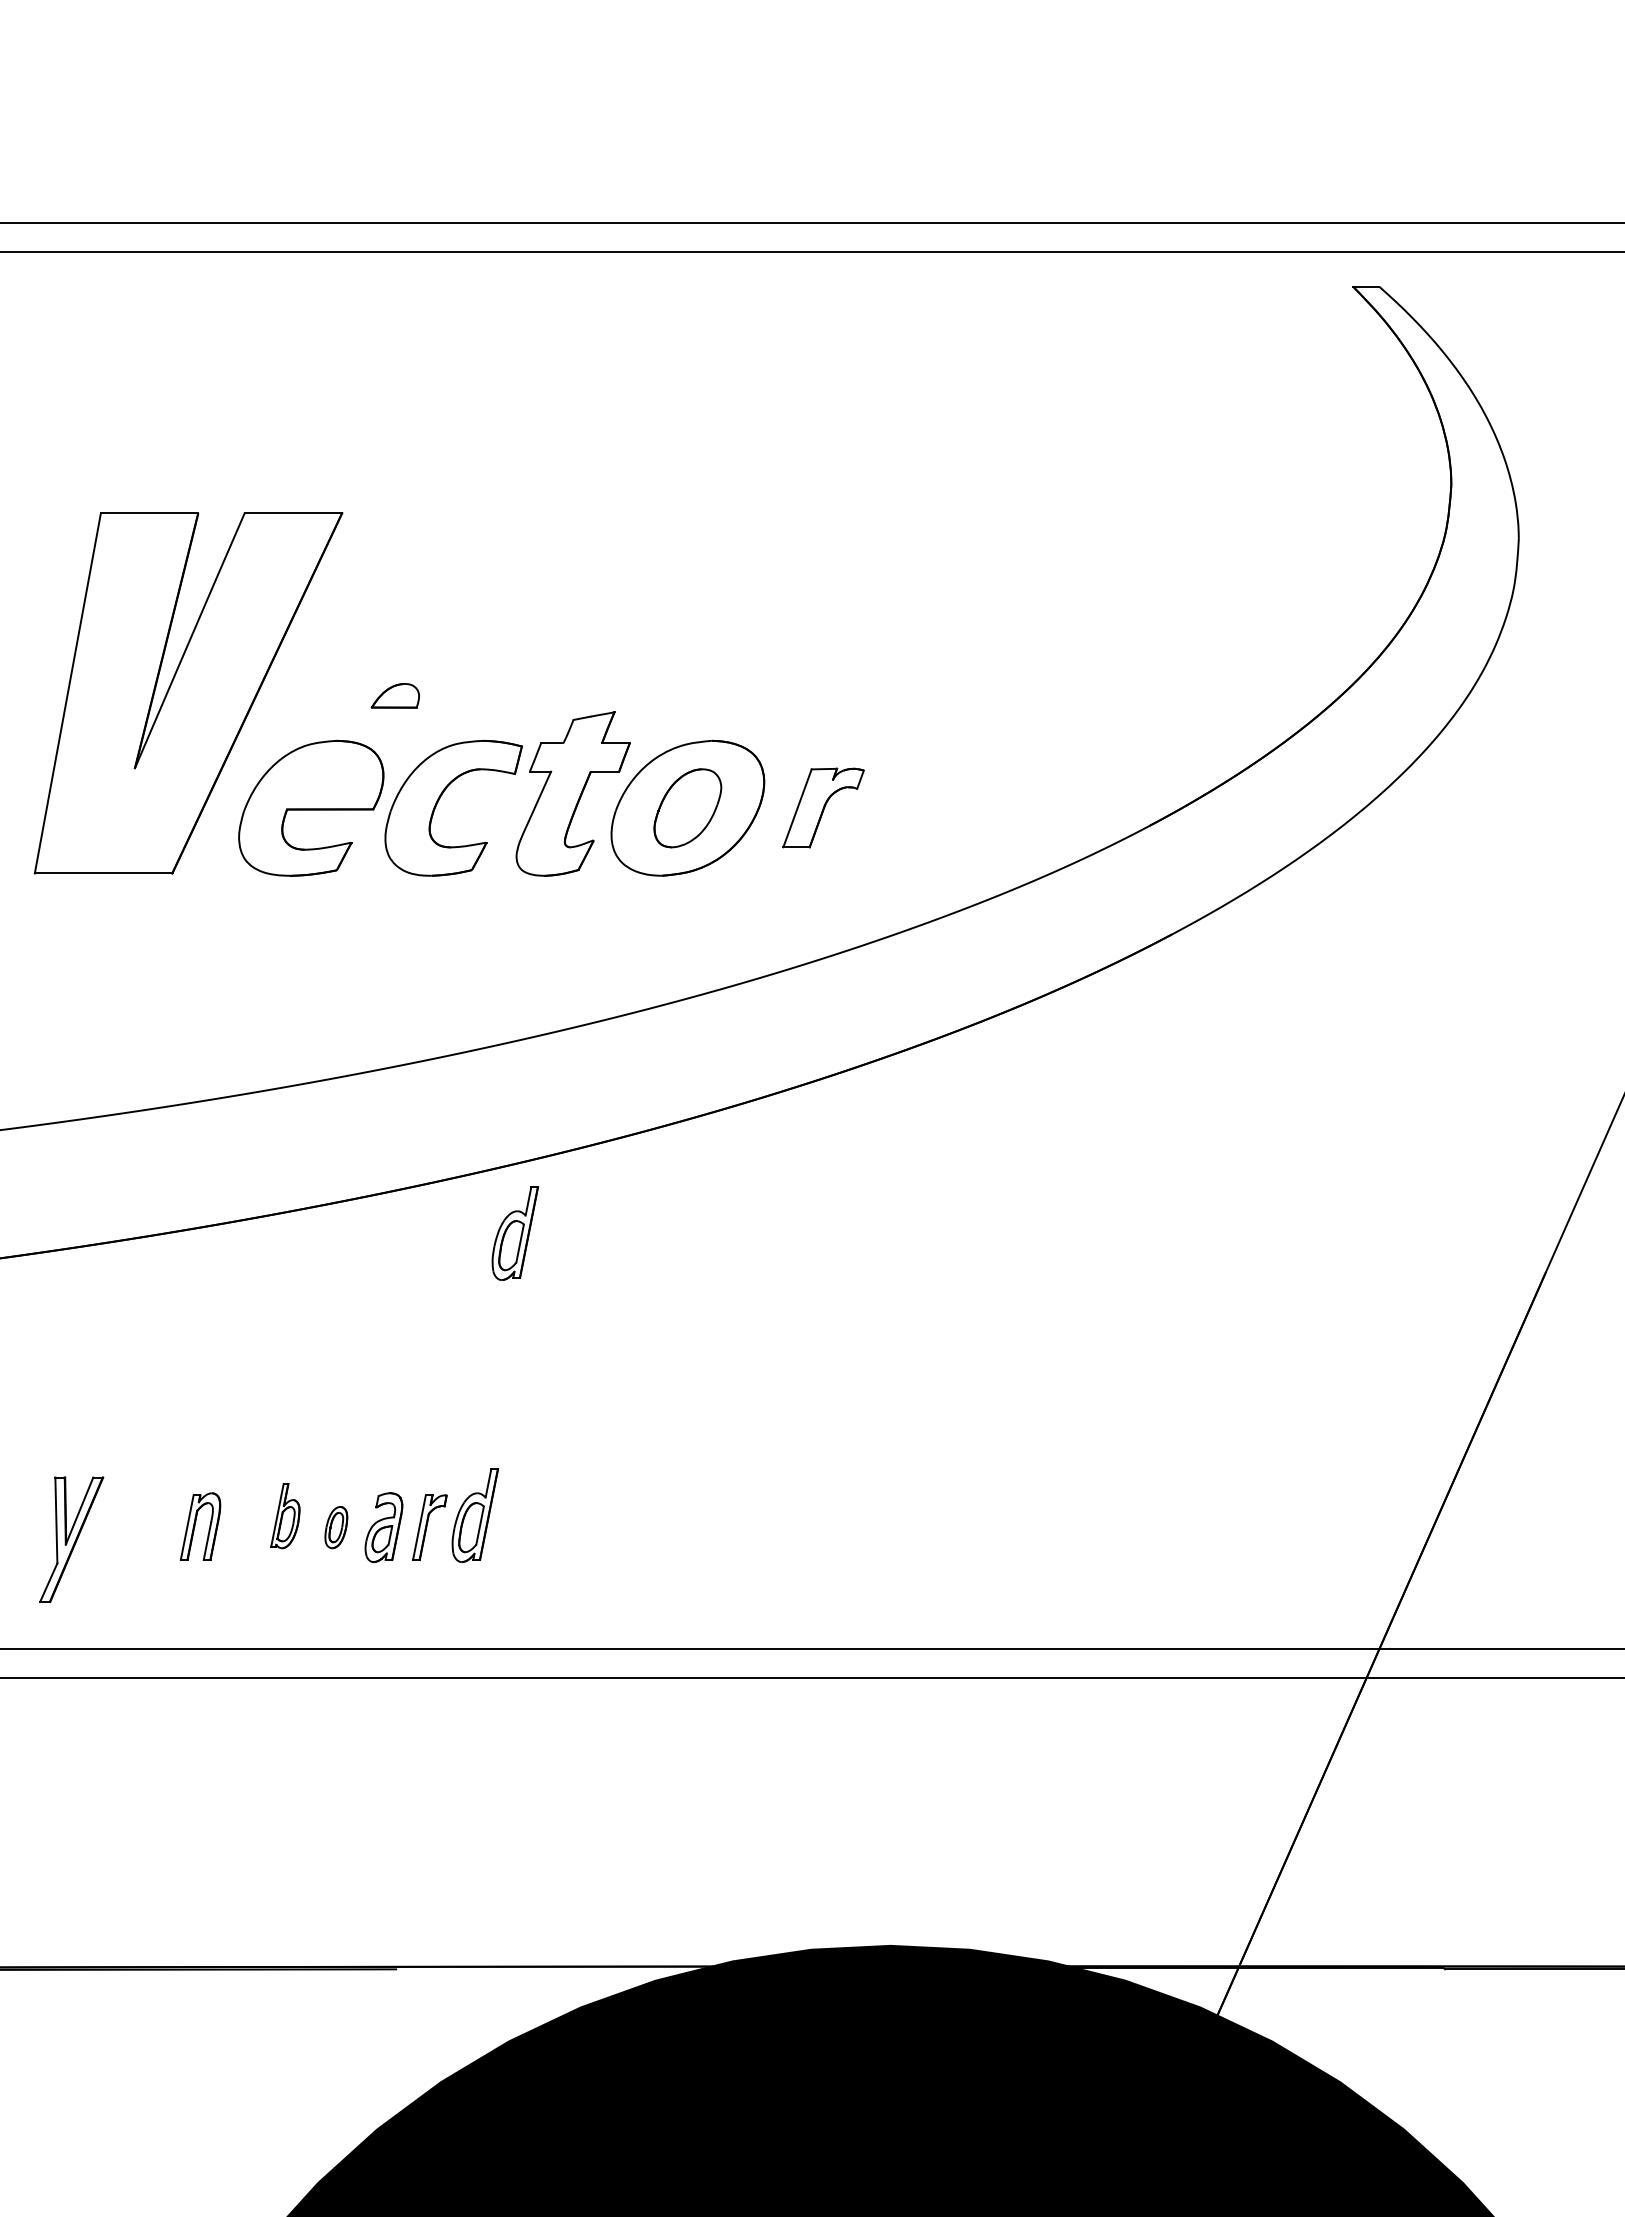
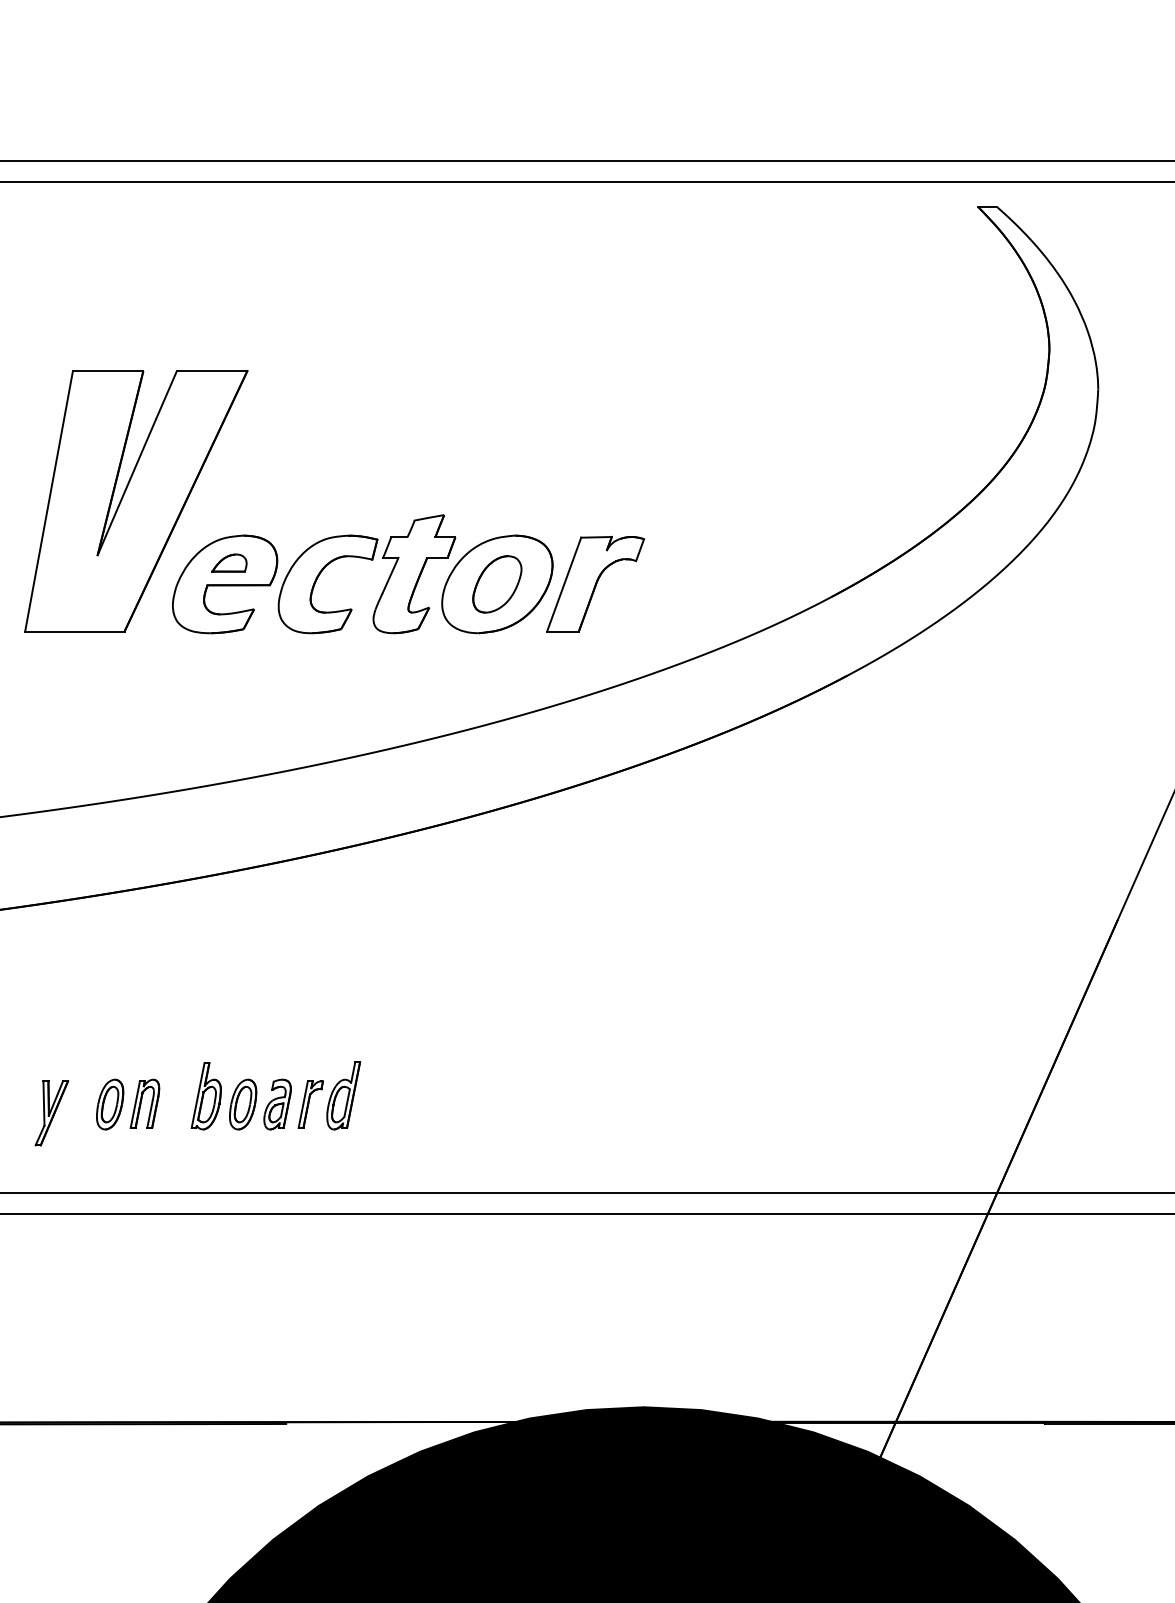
part: (394, 695) -> (228, 562), moved
part: (823, 807) -> (595, 583), size x1.67
part: (514, 1233) -> (372, 891), removed
part: (285, 1515) -> (206, 1095), size x1.43
part: (152, 1527) -> (110, 1104), added
part: (336, 1527) -> (243, 1104), size x1.67
part: (71, 1539) -> (51, 1113), size x0.71

